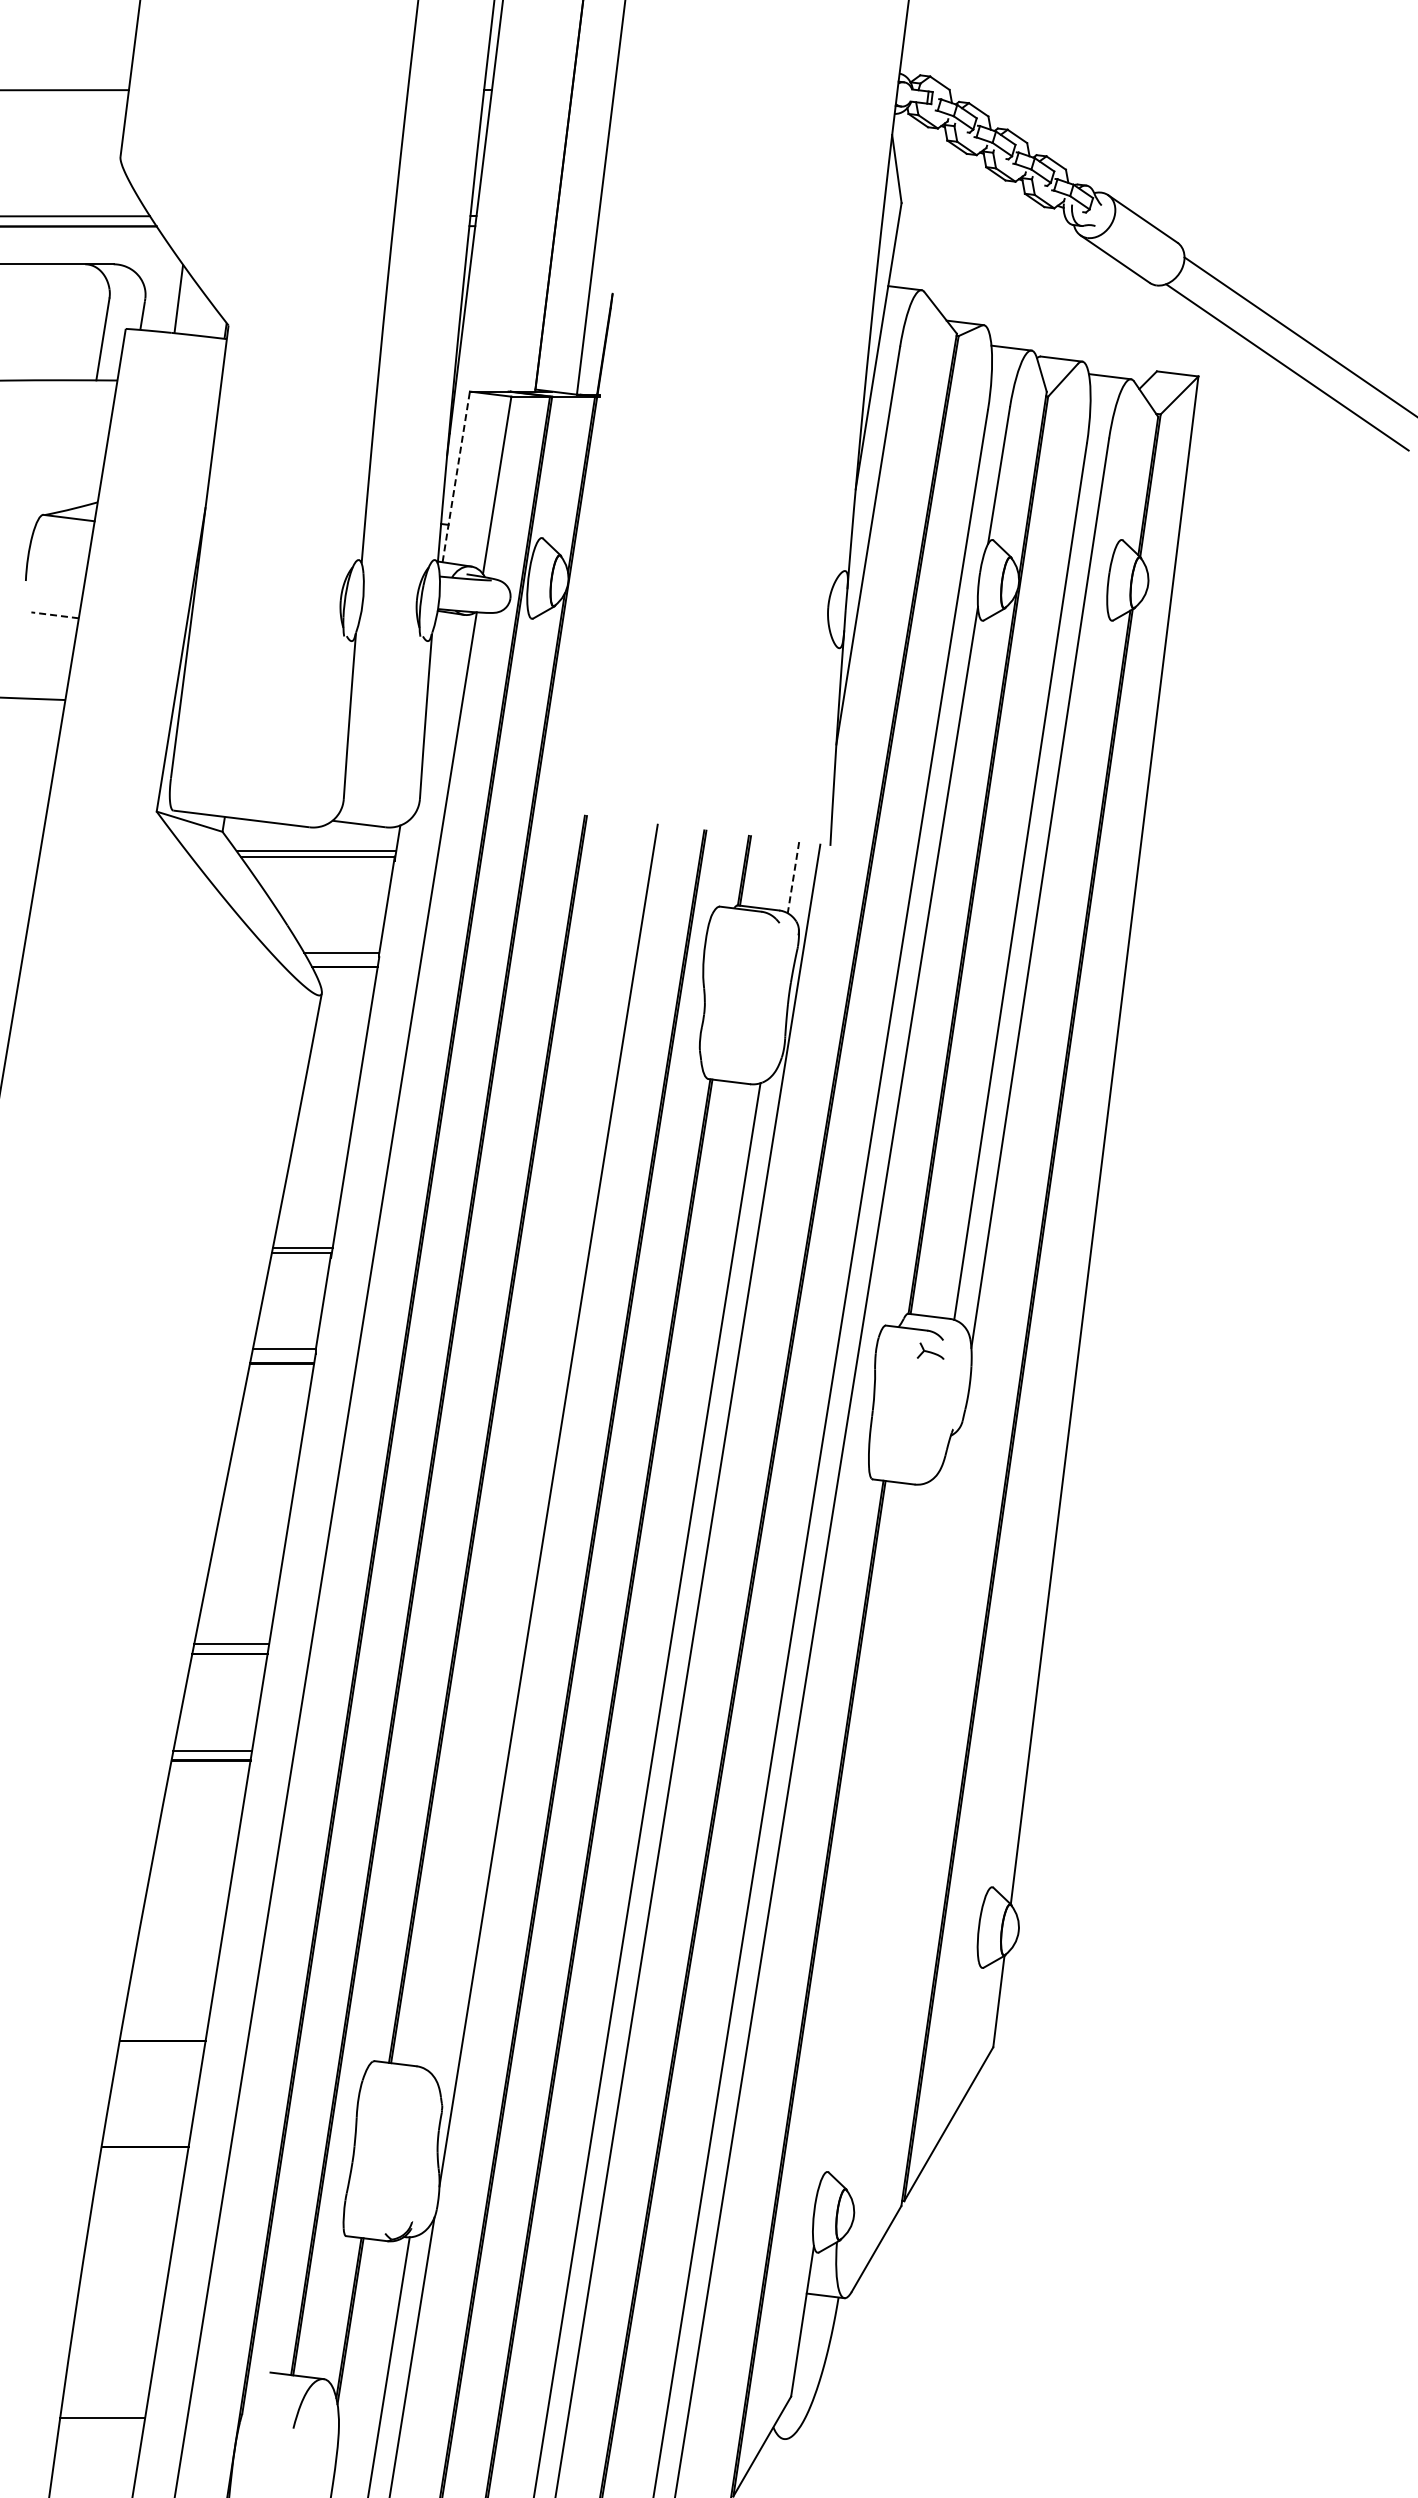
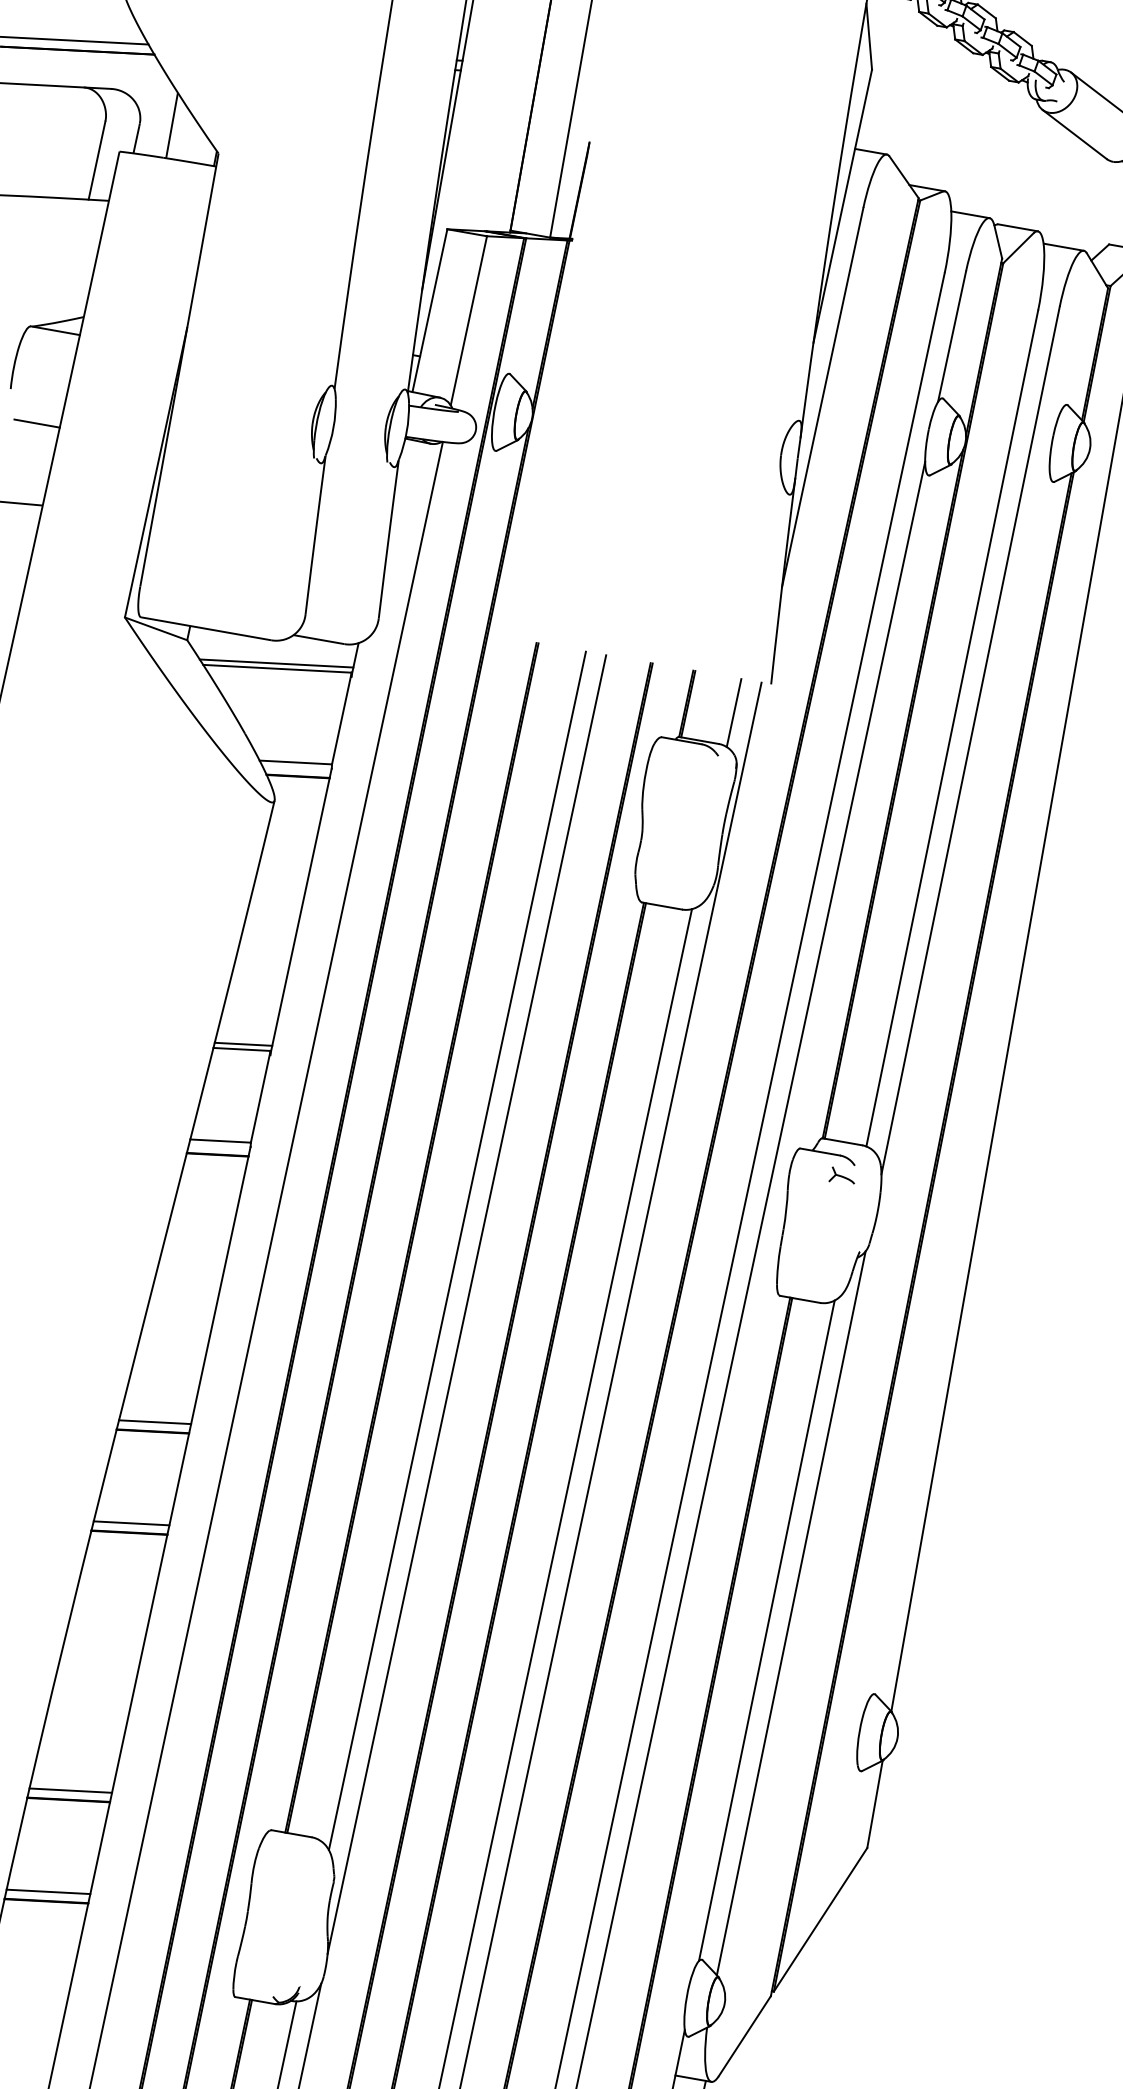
line: (456, 476) -> (430, 310), dashed -> solid
line: (55, 615) -> (37, 423), dashed -> solid
line: (793, 878) -> (734, 713), dashed -> solid
line: (535, 1450) -> (457, 1251), added
line: (901, 1807) -> (791, 1612), added
line: (876, 1827) -> (766, 1630), added
line: (164, 2031) -> (70, 1791), added
line: (146, 2137) -> (48, 1892), added

